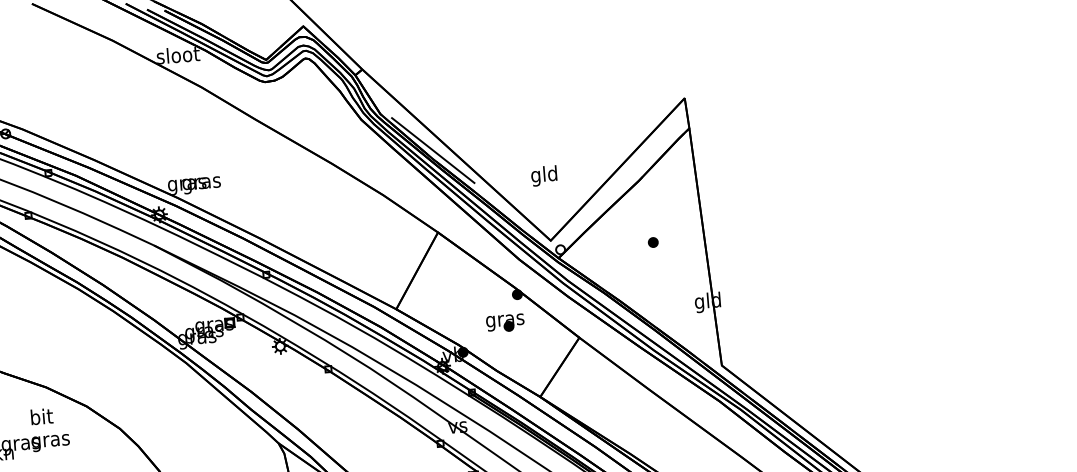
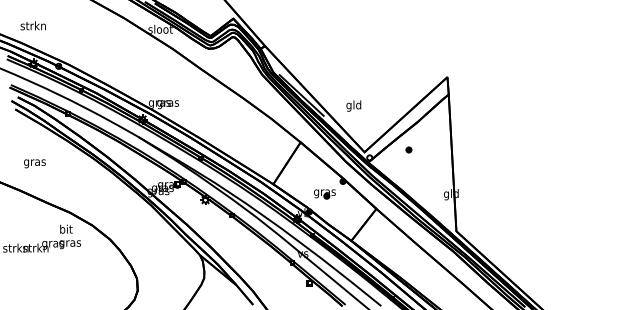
text: (543, 175) -> (353, 105), moved
part: (652, 241) -> (408, 149), moved
part: (504, 323) -> (324, 194), moved

